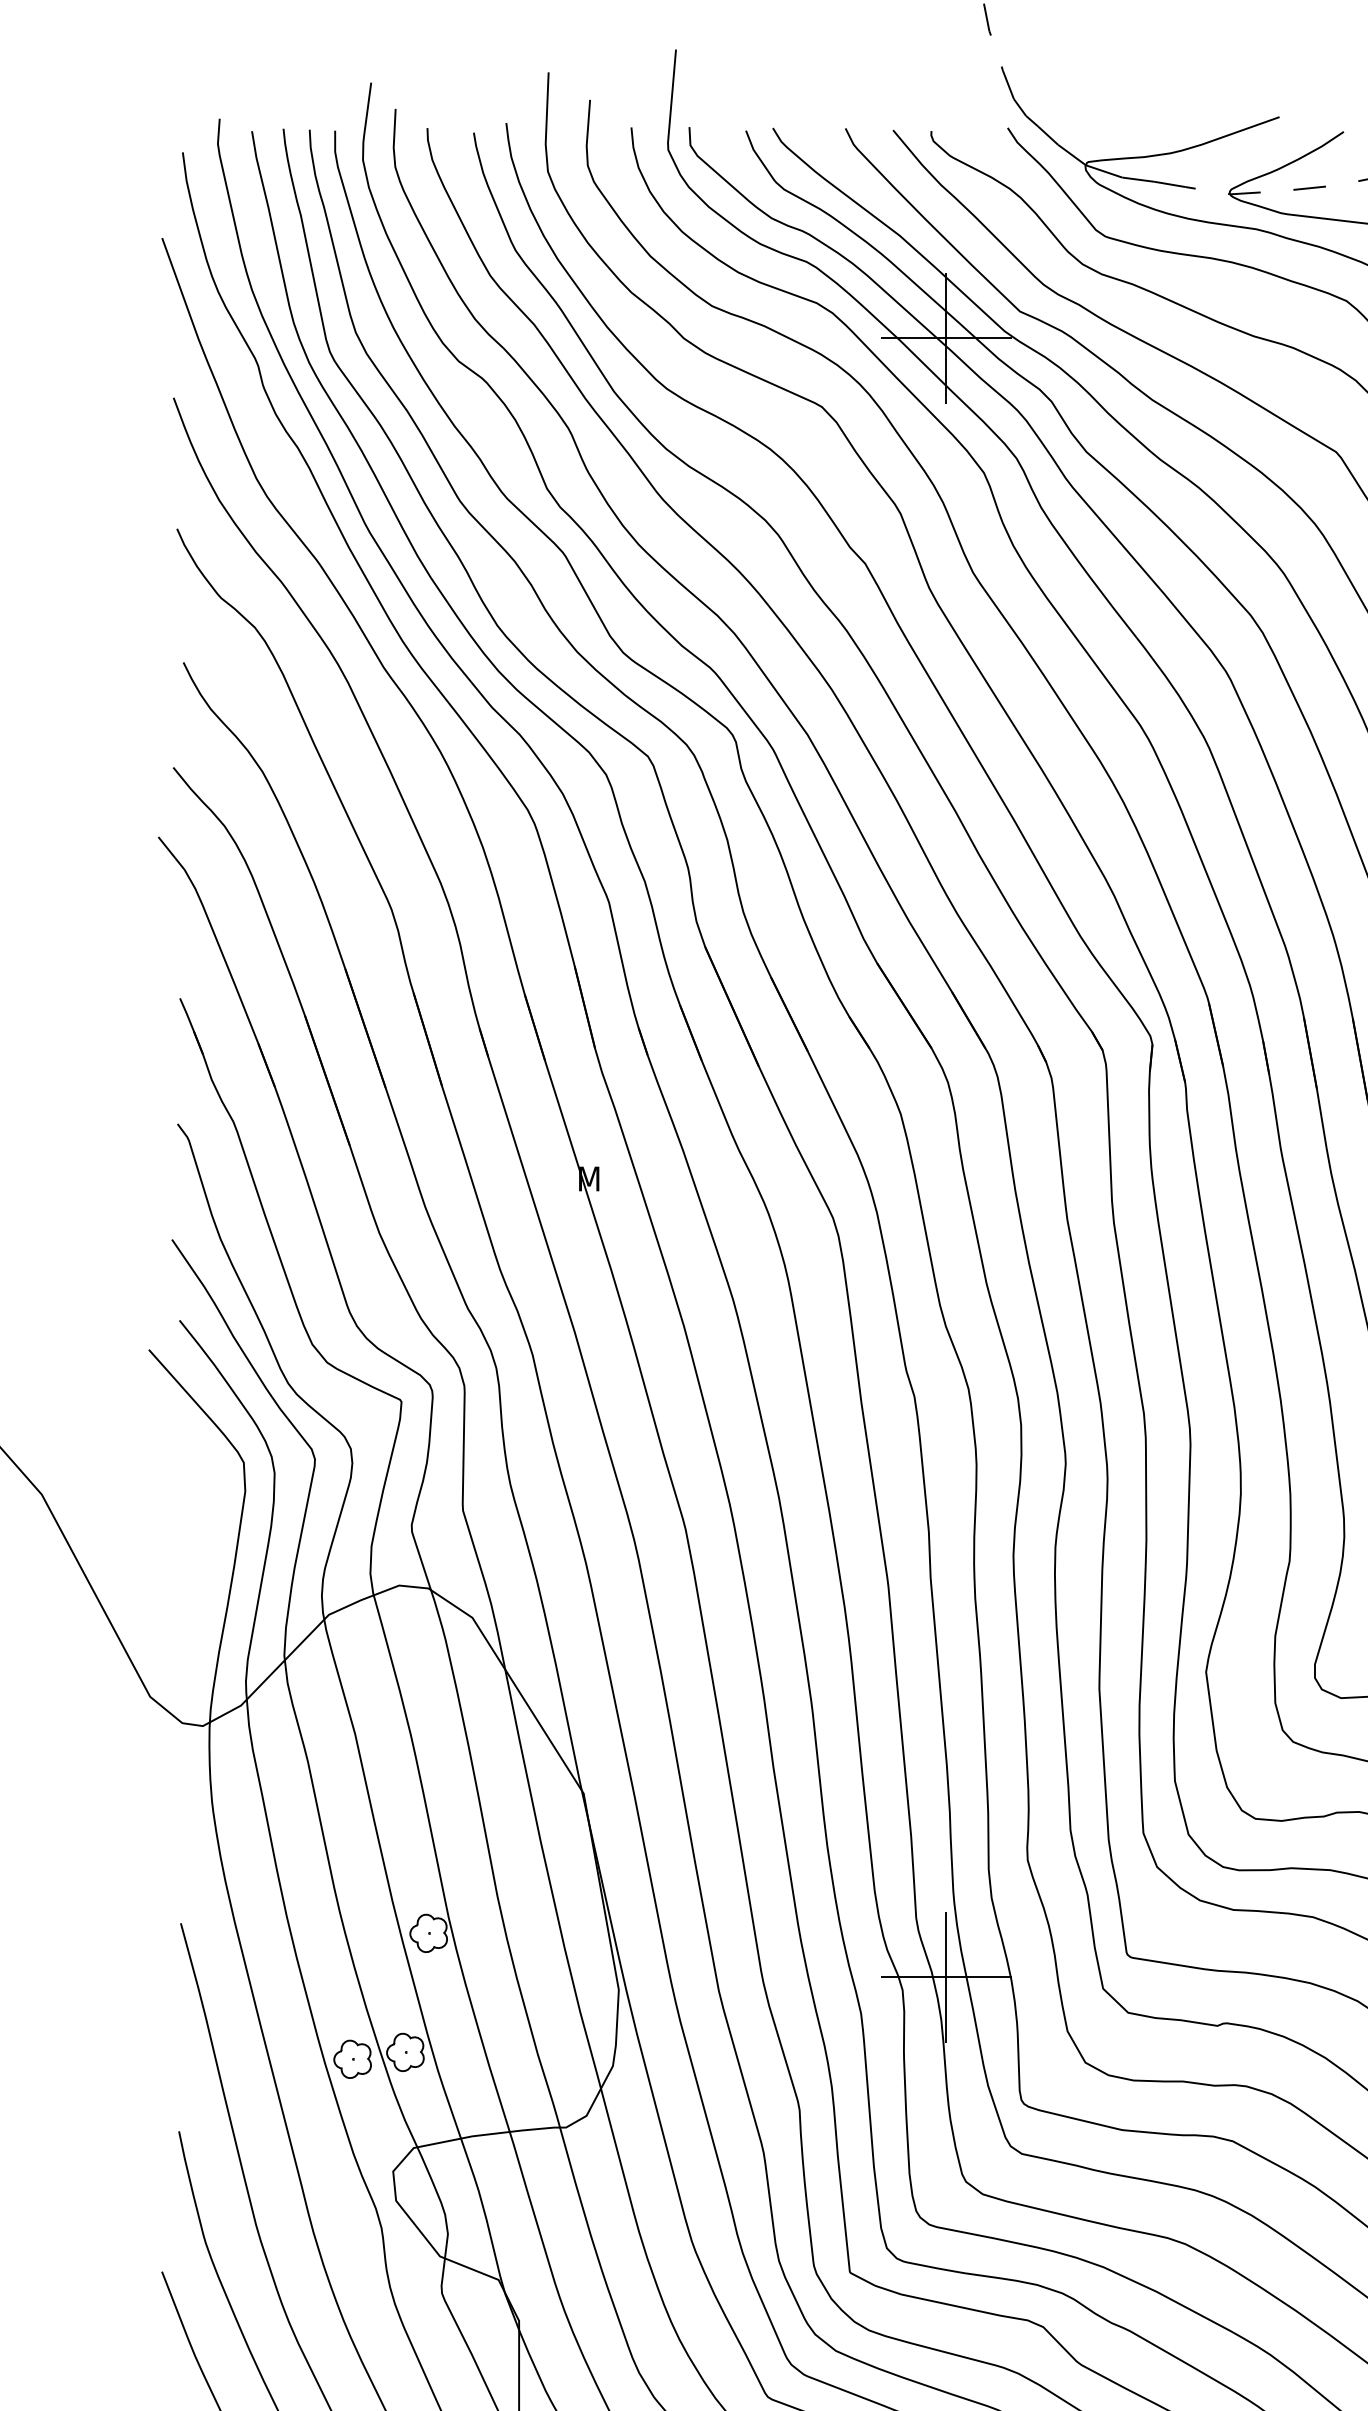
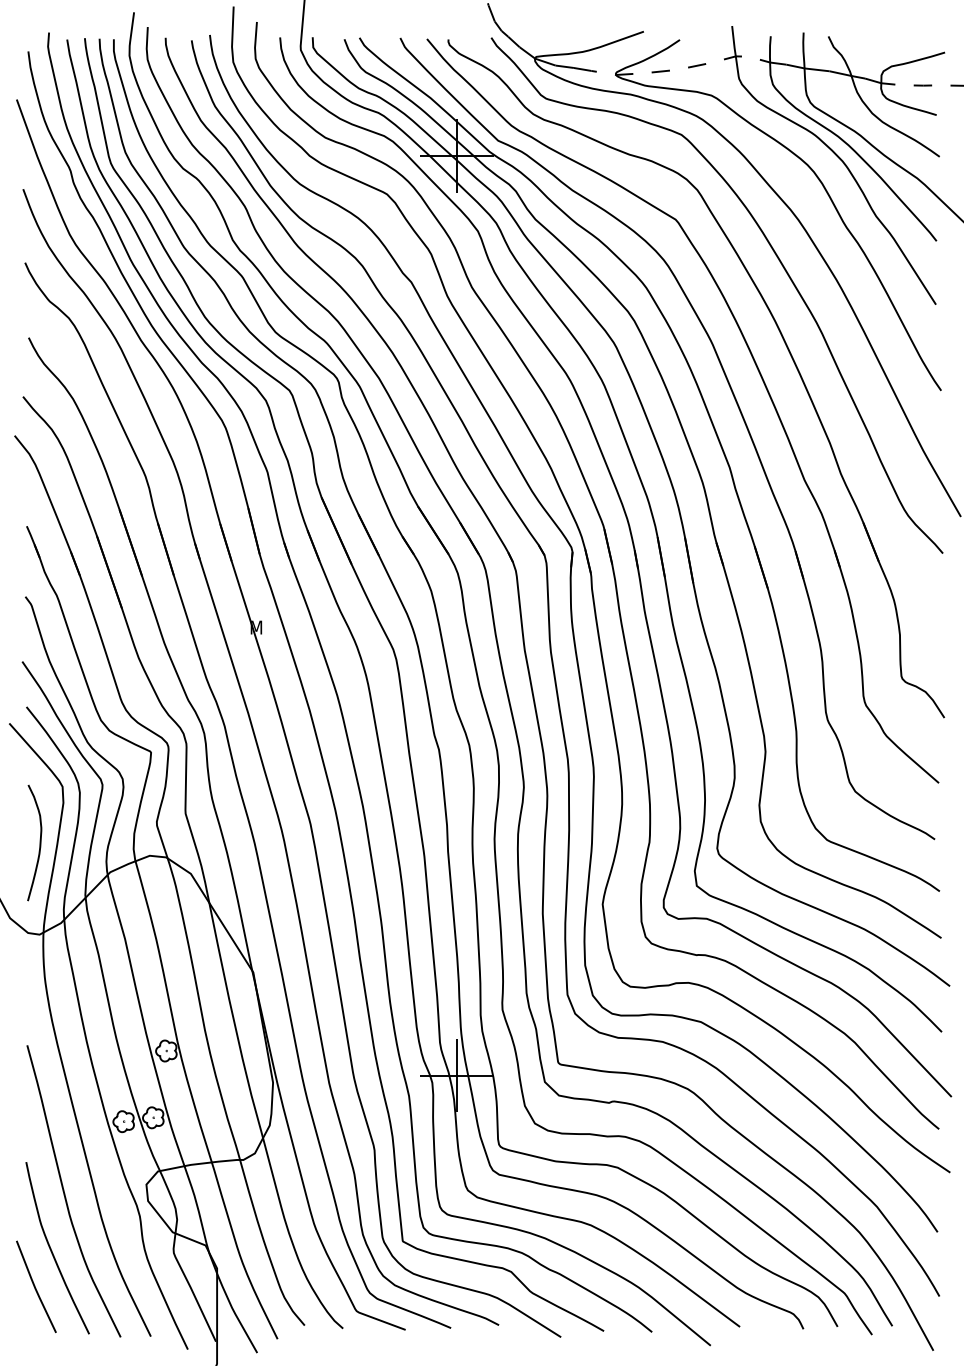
curve: (202, 1561) -> (39, 842), added

